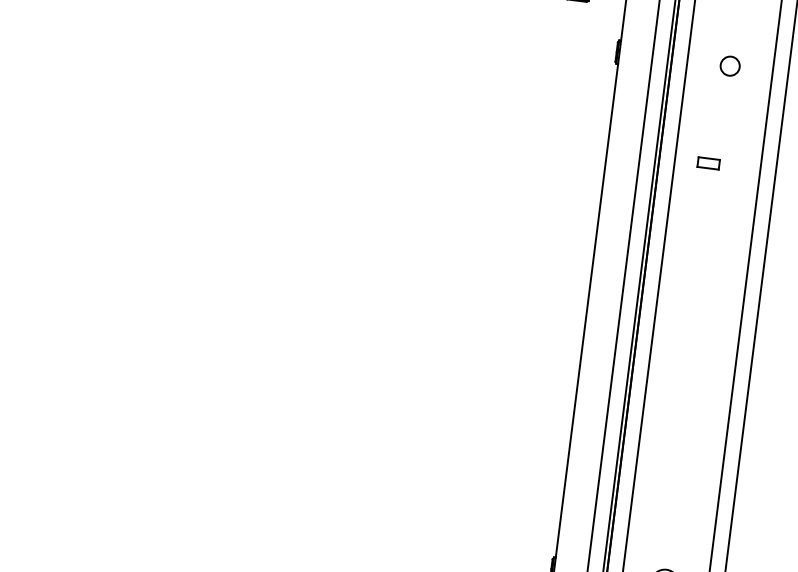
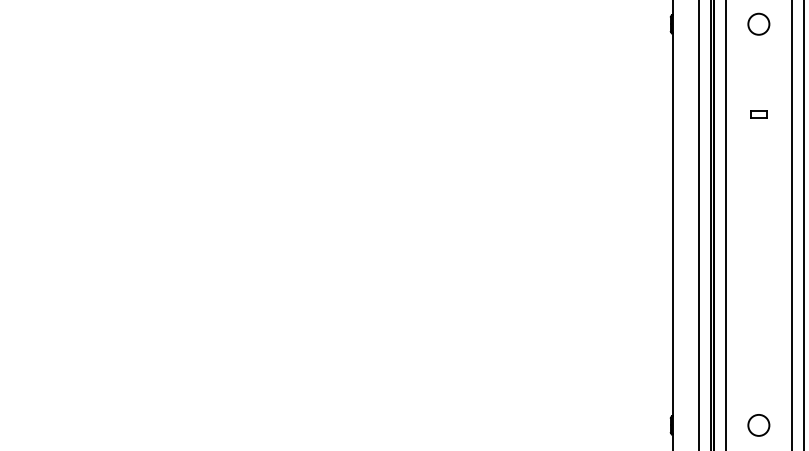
circle: (729, 65) -> (758, 23), size x1.43
part: (708, 163) -> (758, 114), moved

